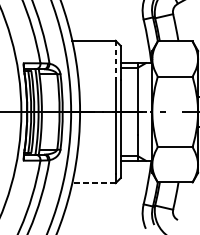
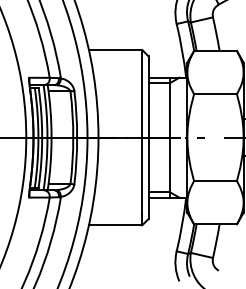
line: (115, 58) -> (142, 72), dashed -> solid
line: (93, 183) -> (115, 225), dashed -> solid

